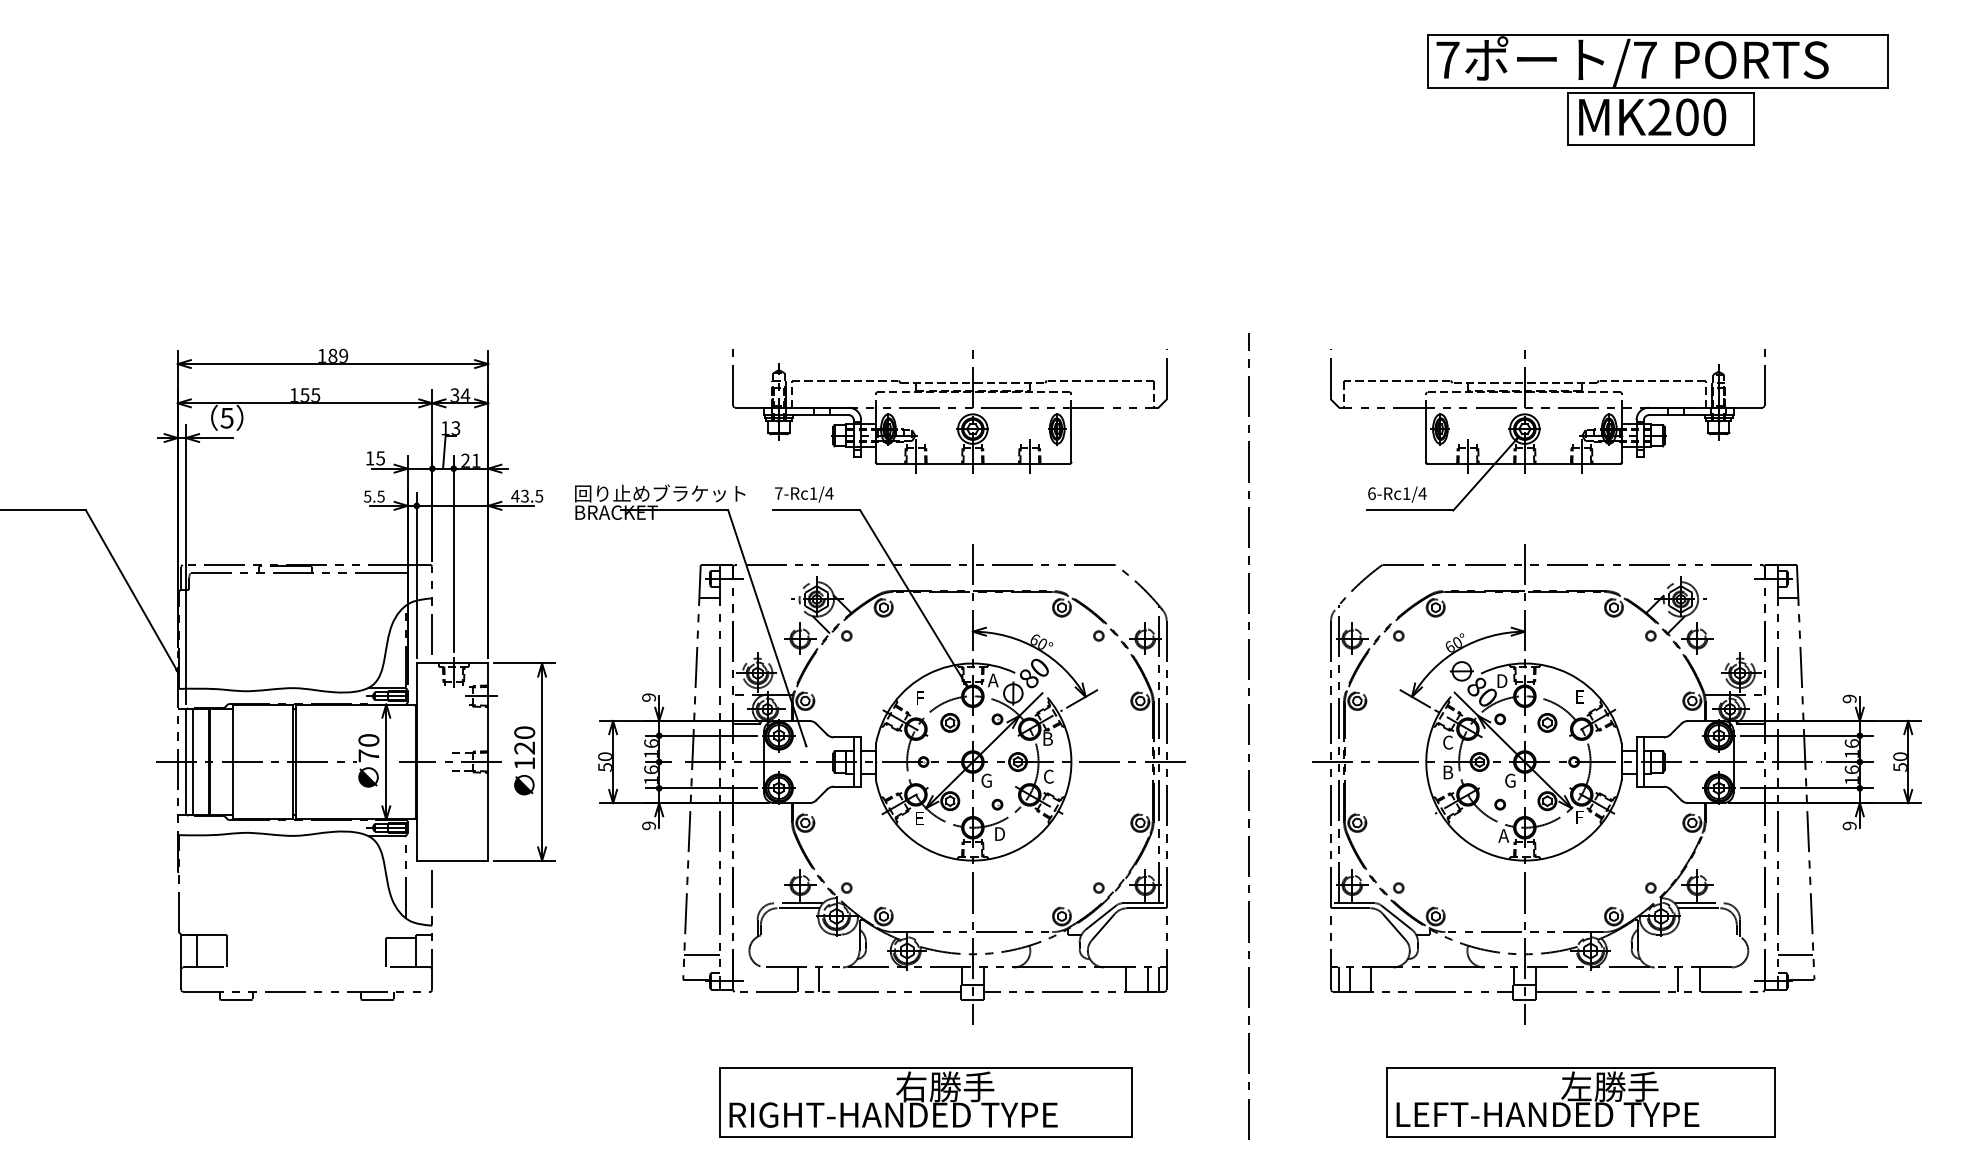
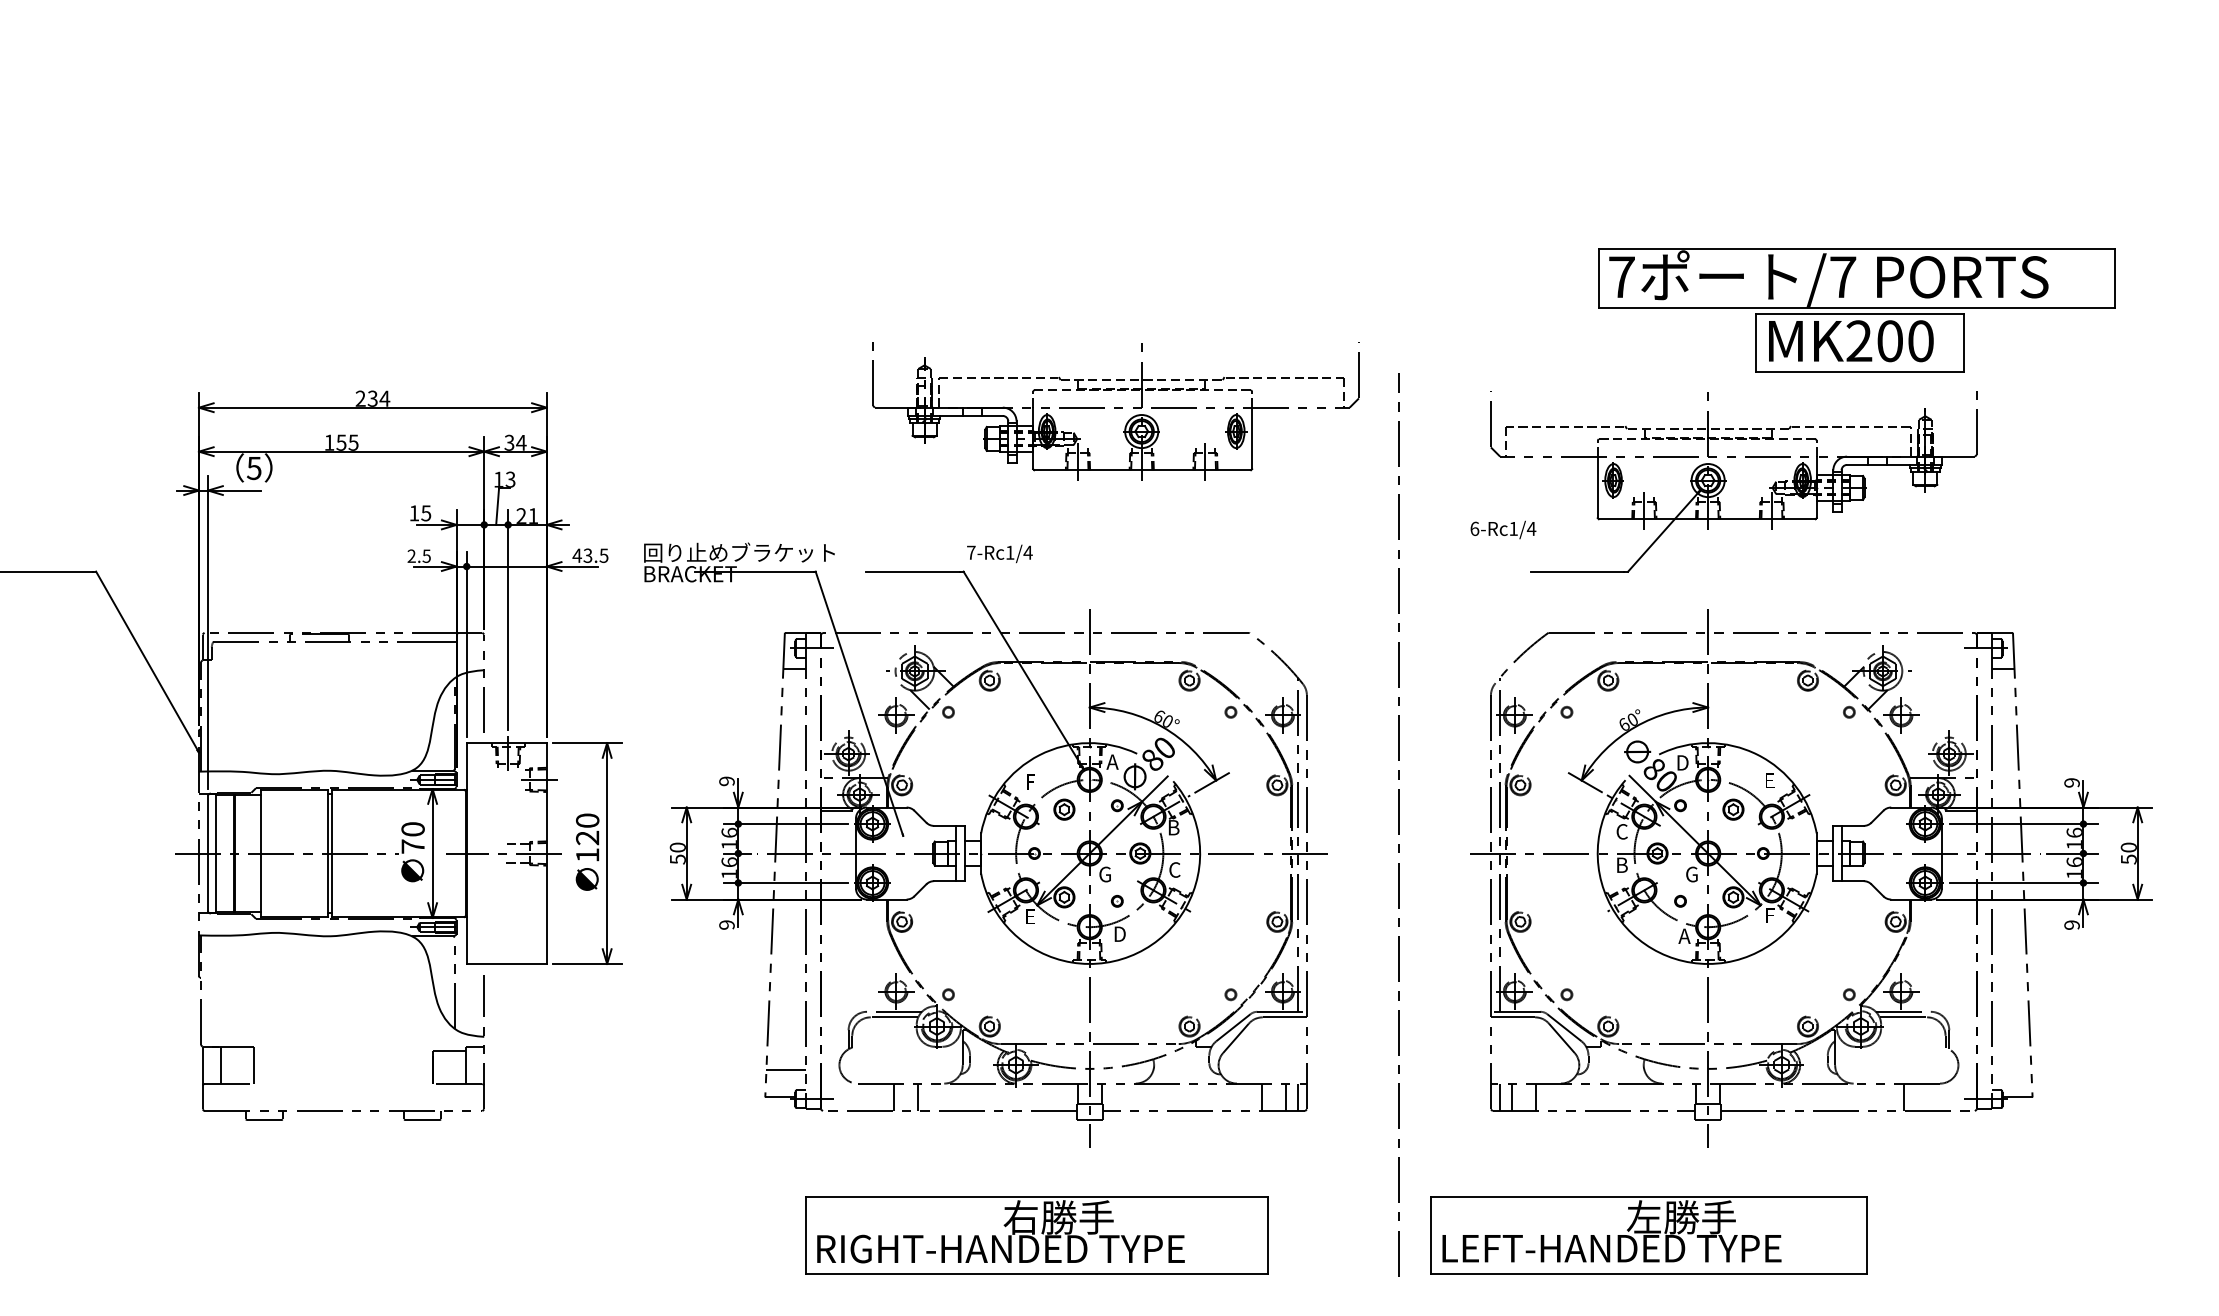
part: (1657, 89) -> (1856, 310), moved
text: (332, 355) -> (372, 398), 189 -> 234
part: (949, 411) -> (1115, 411), moved
text: (803, 494) -> (999, 553), moved
text: (1397, 494) -> (1503, 529), moved
text: (367, 496) -> (411, 555), 5.5 -> 2.5
line: (1795, 954) -> (2011, 1069), removed
line: (1678, 979) -> (1880, 1097), removed
part: (1580, 1102) -> (1648, 1235), moved

